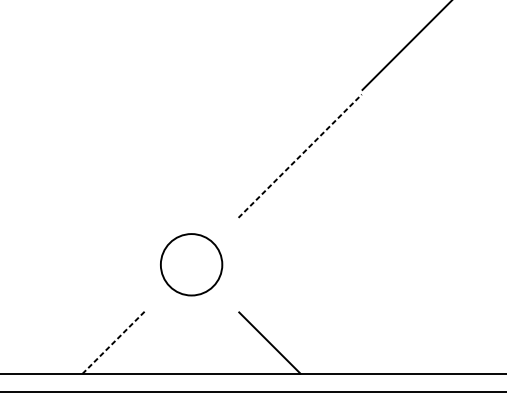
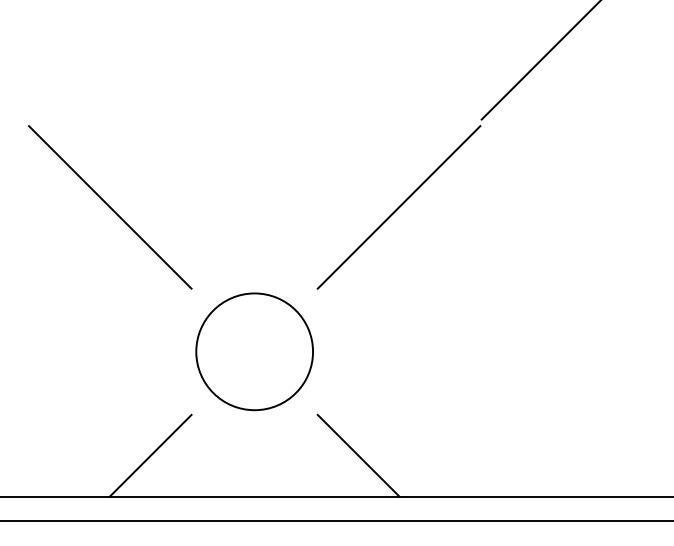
line: (83, 156) -> (110, 207), added
line: (300, 156) -> (399, 207), dashed -> solid
circle: (191, 264) -> (254, 351), size x1.43
line: (113, 342) -> (150, 455), dashed -> solid

